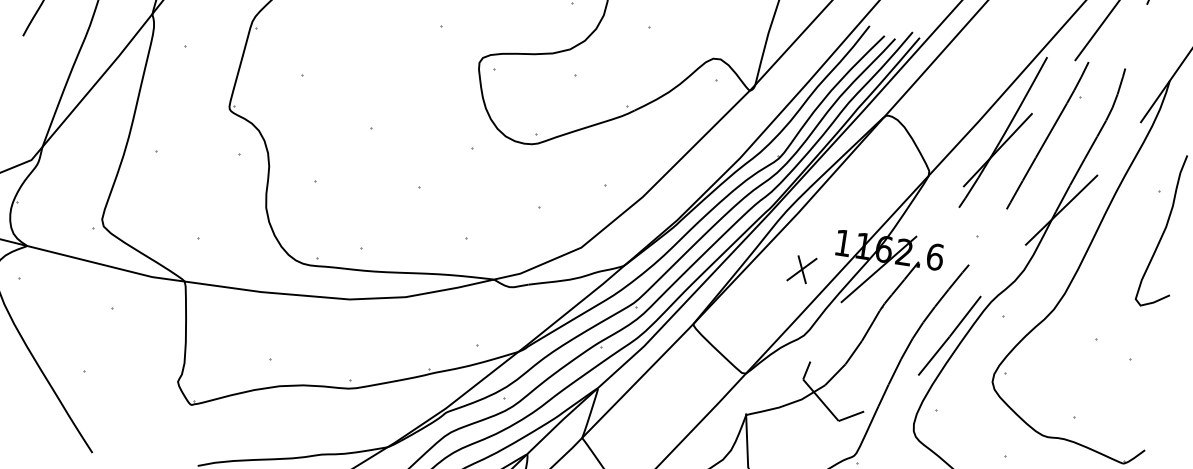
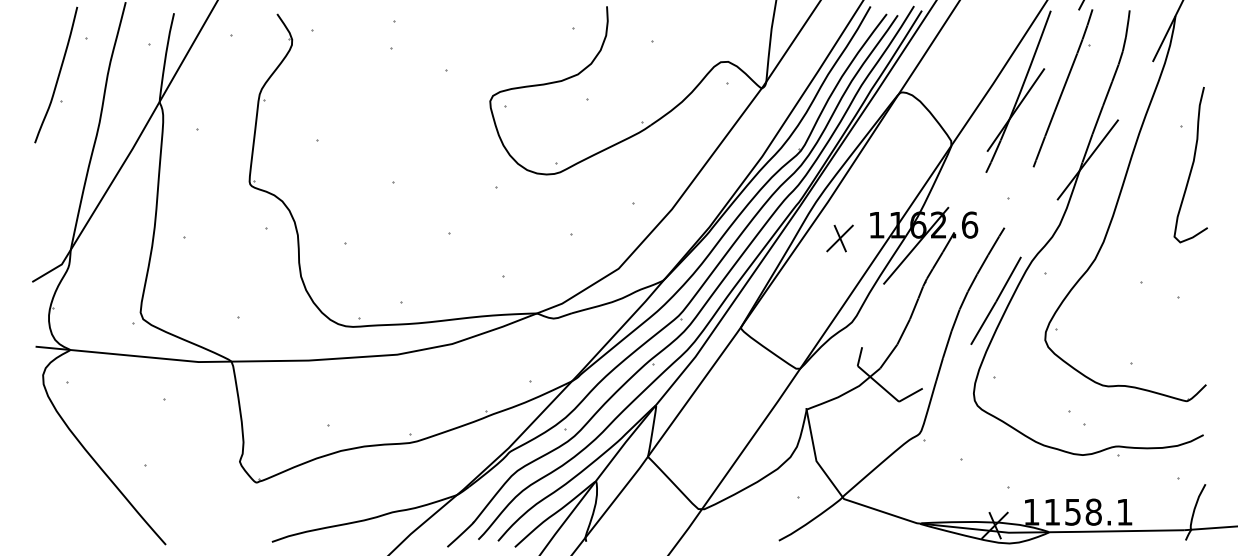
part: (801, 269) -> (839, 238), moved

